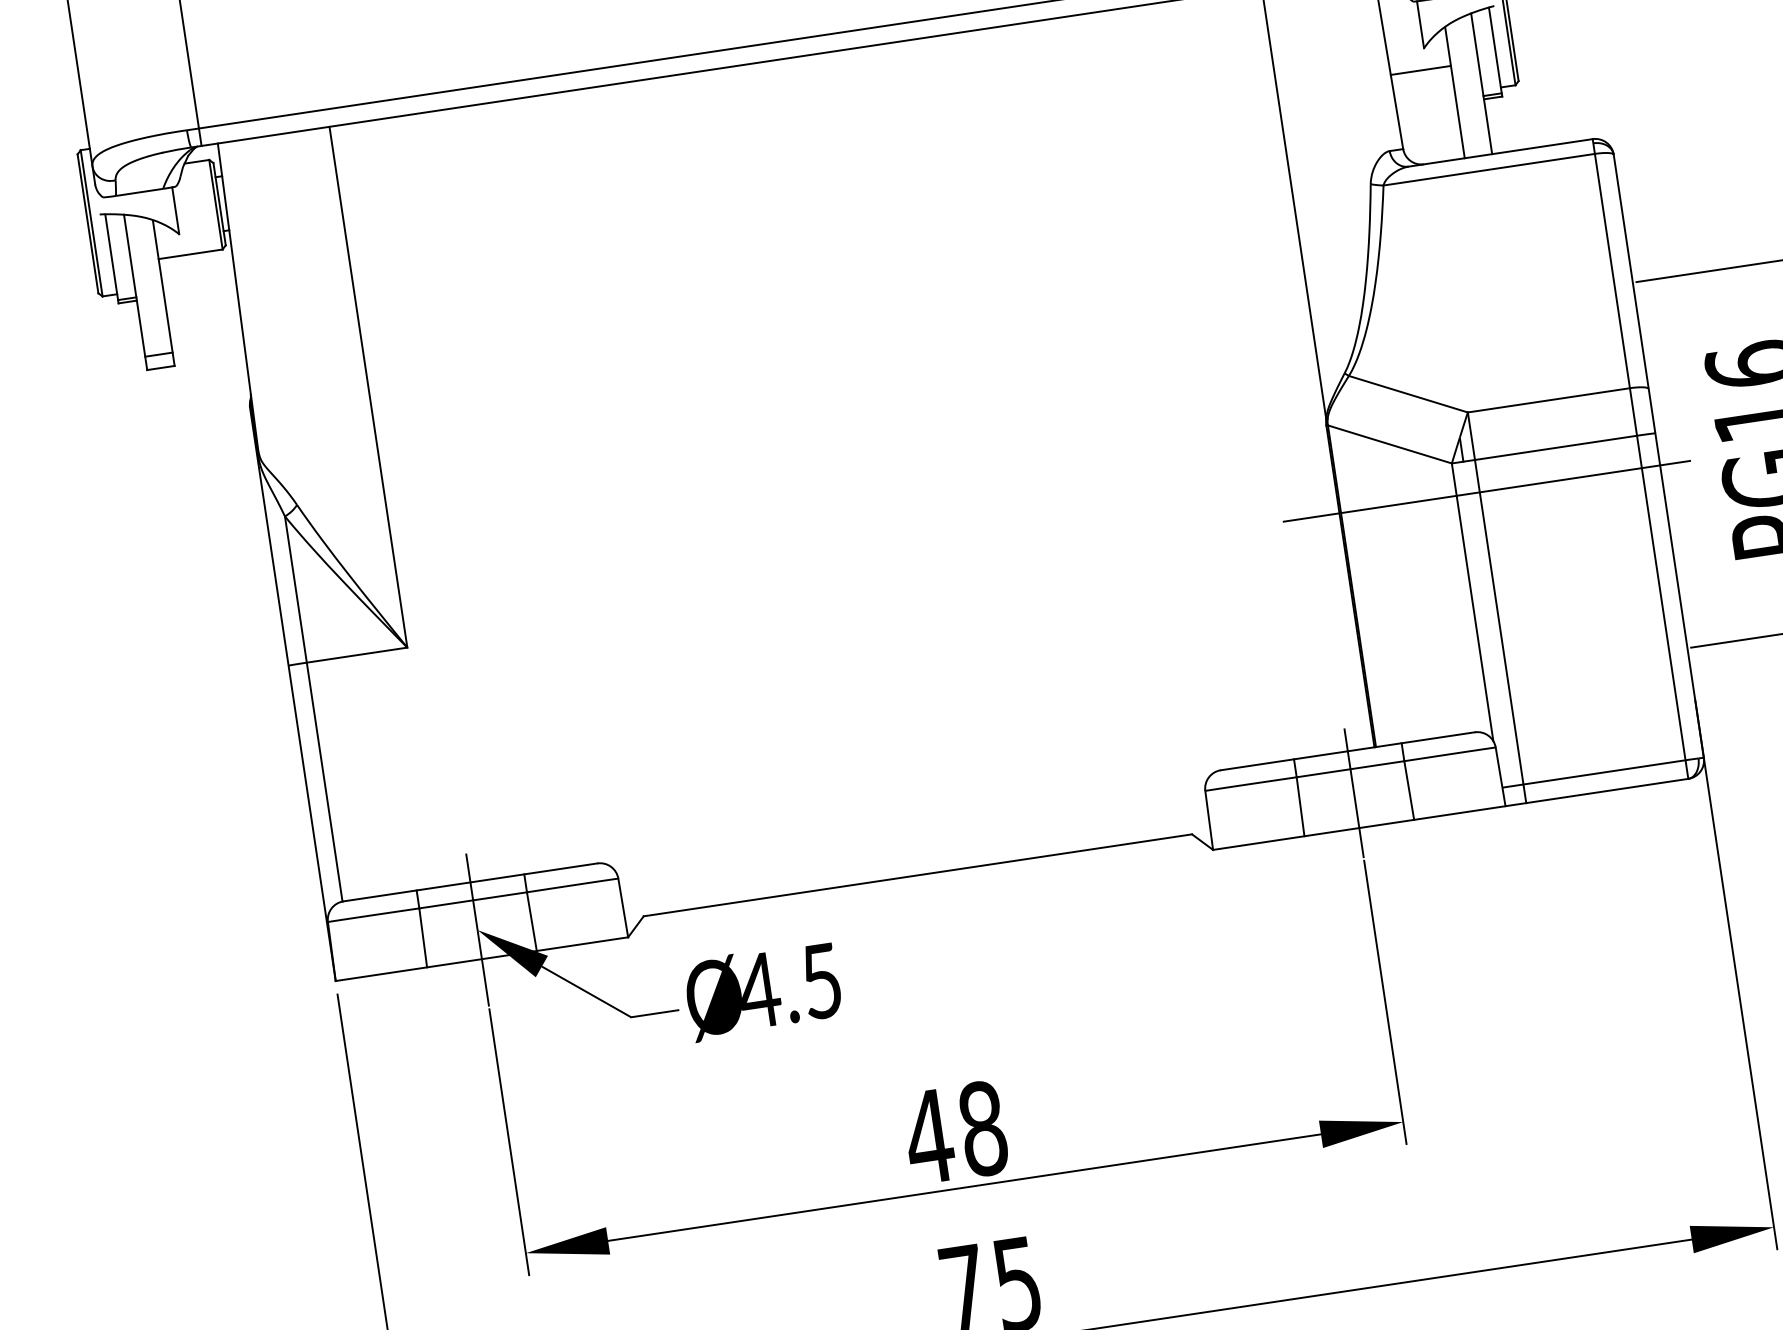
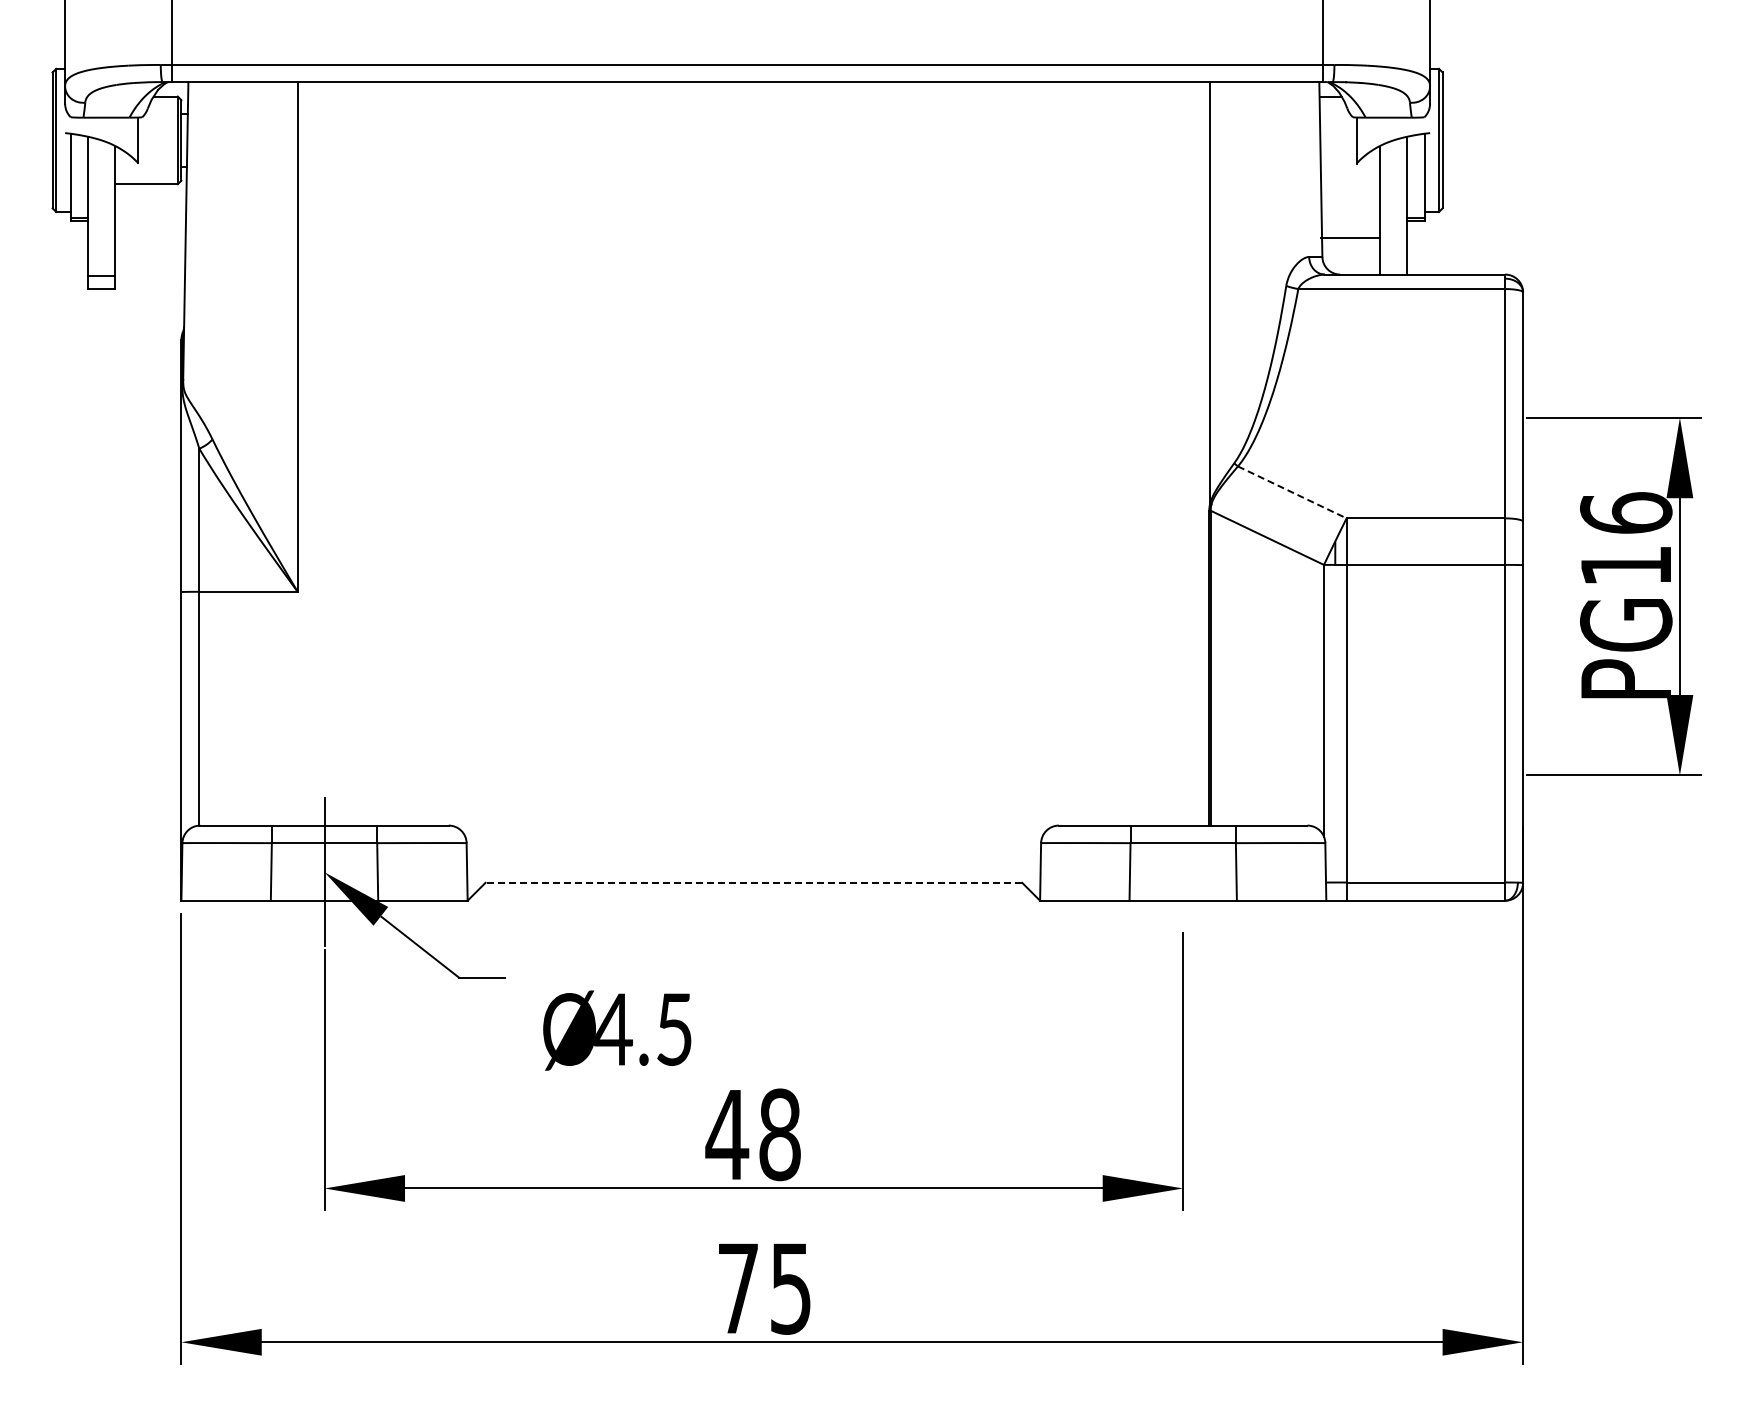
line: (1420, 70) -> (1350, 238), moved
line: (1408, 394) -> (1292, 492), solid -> dashed
line: (1486, 491) -> (1353, 596), removed
line: (1354, 793) -> (1183, 866), removed
line: (917, 875) -> (753, 882), solid -> dashed
text: (763, 991) -> (617, 1030), moved

